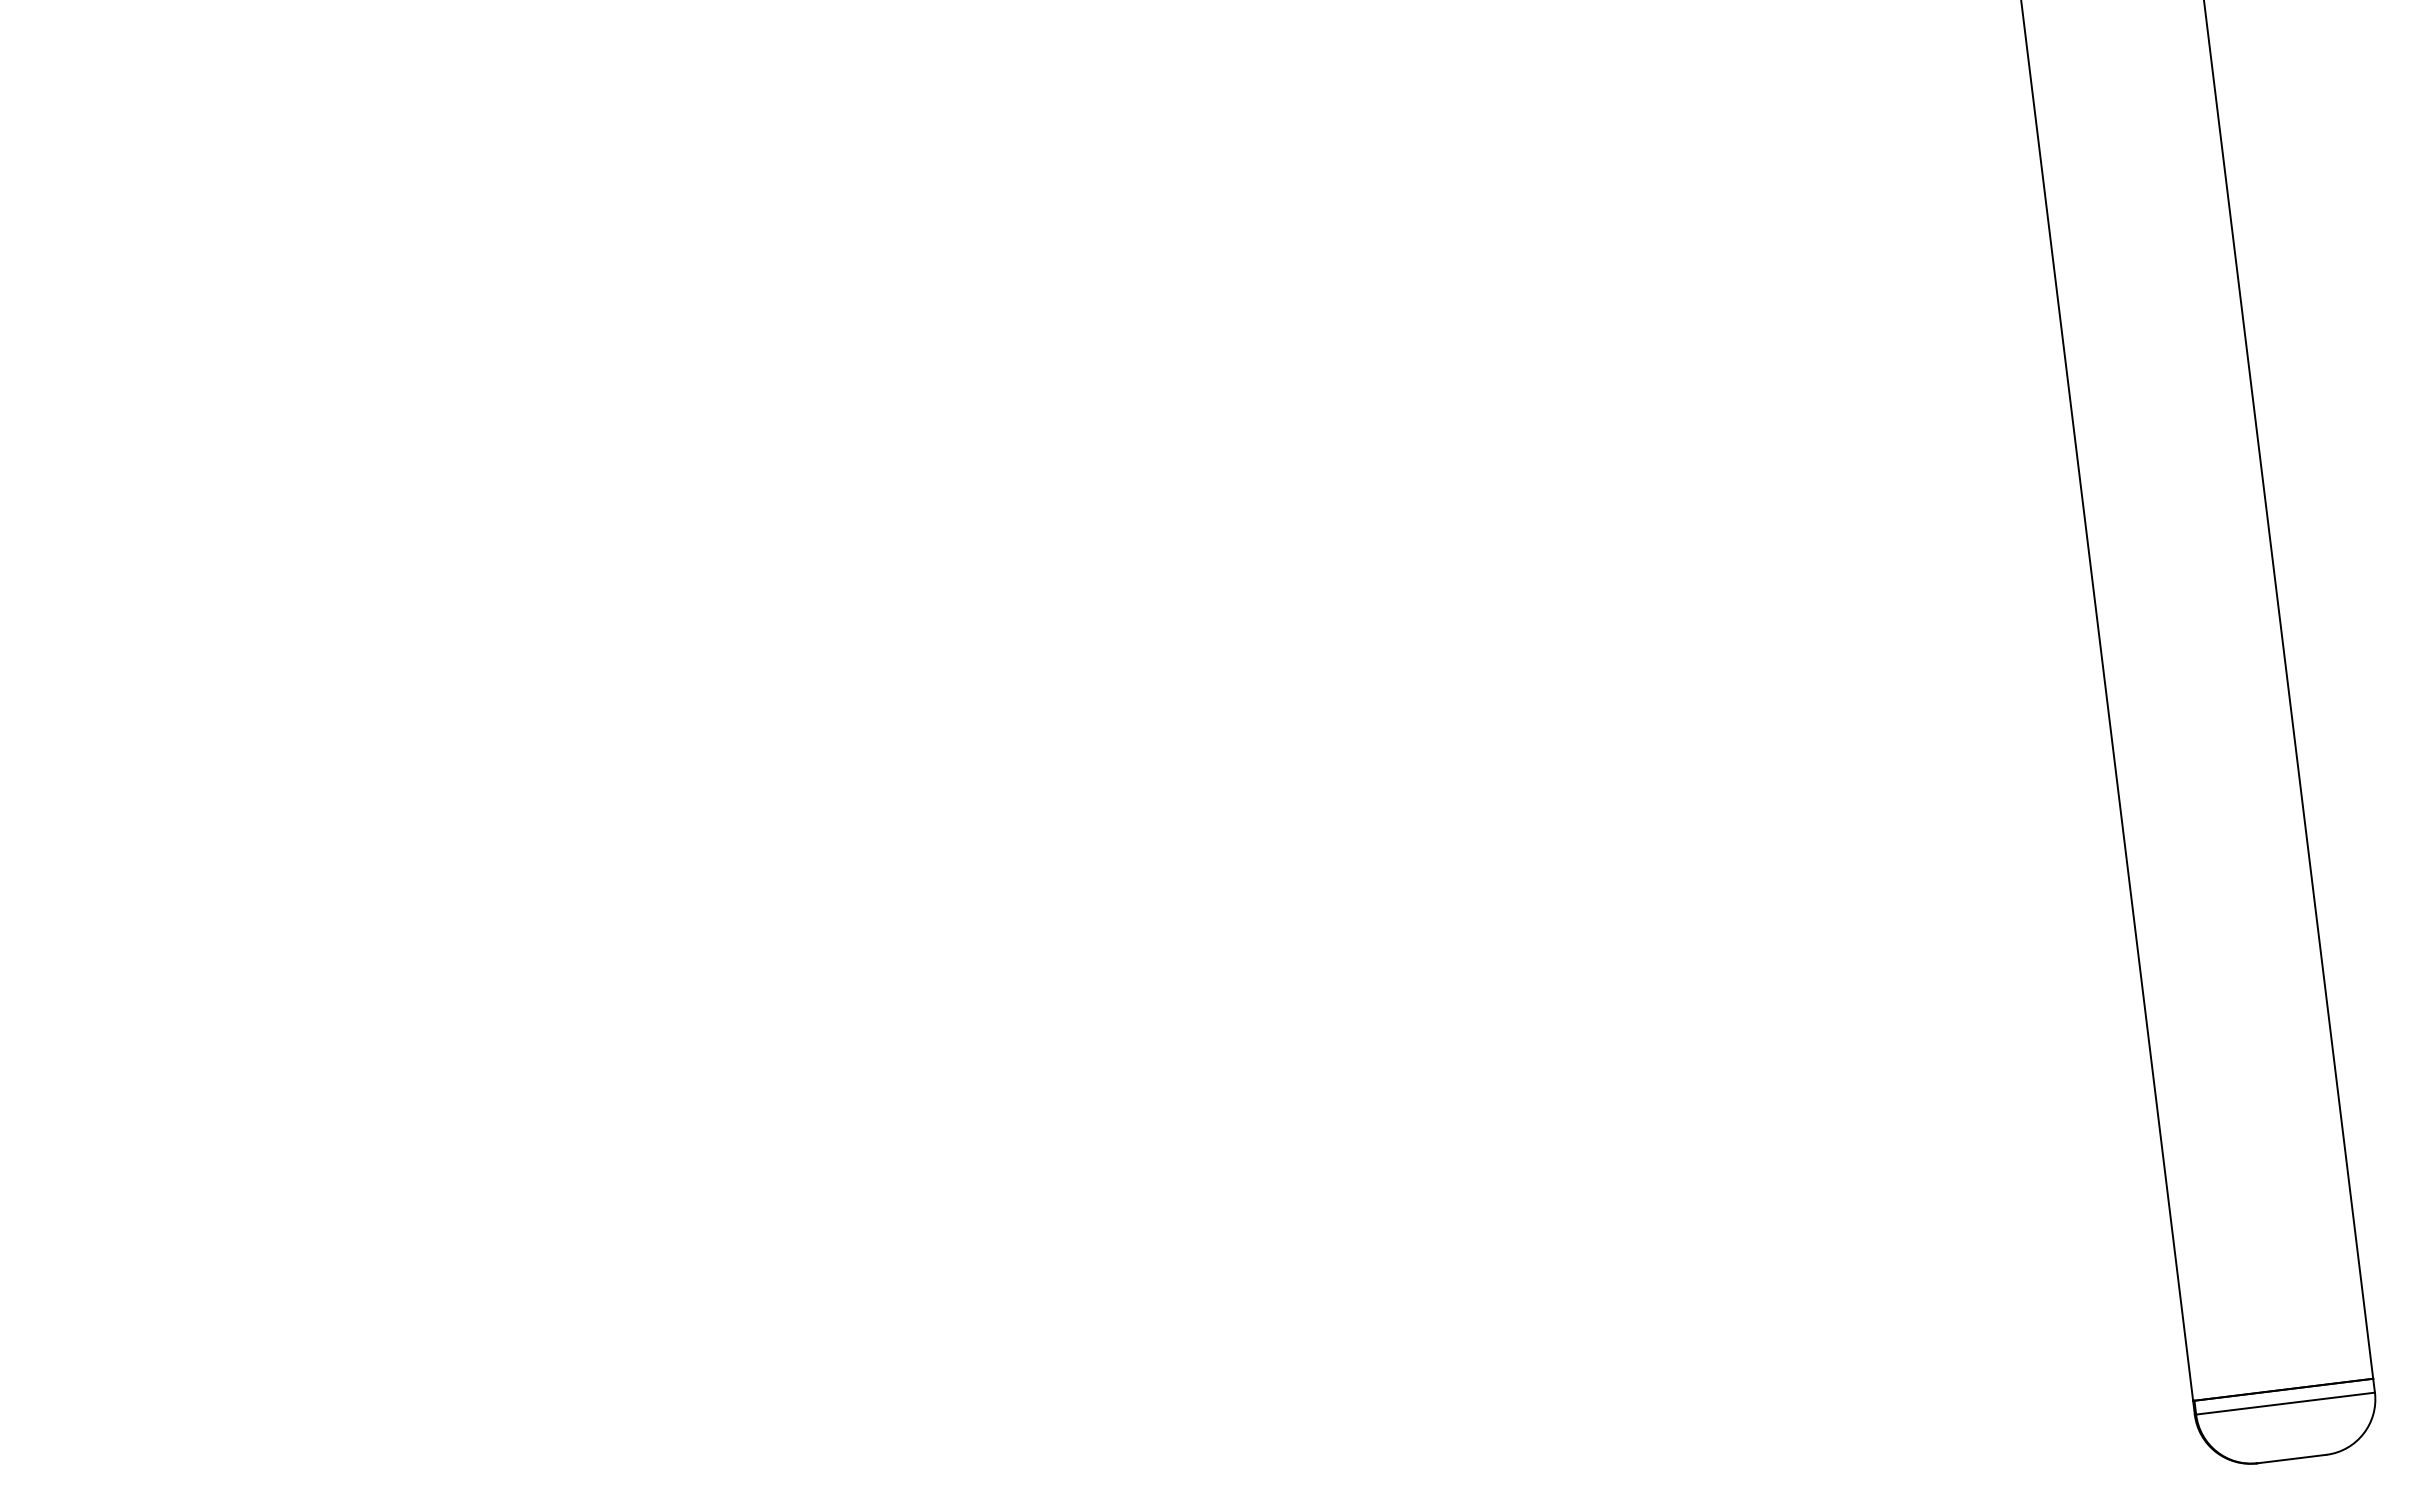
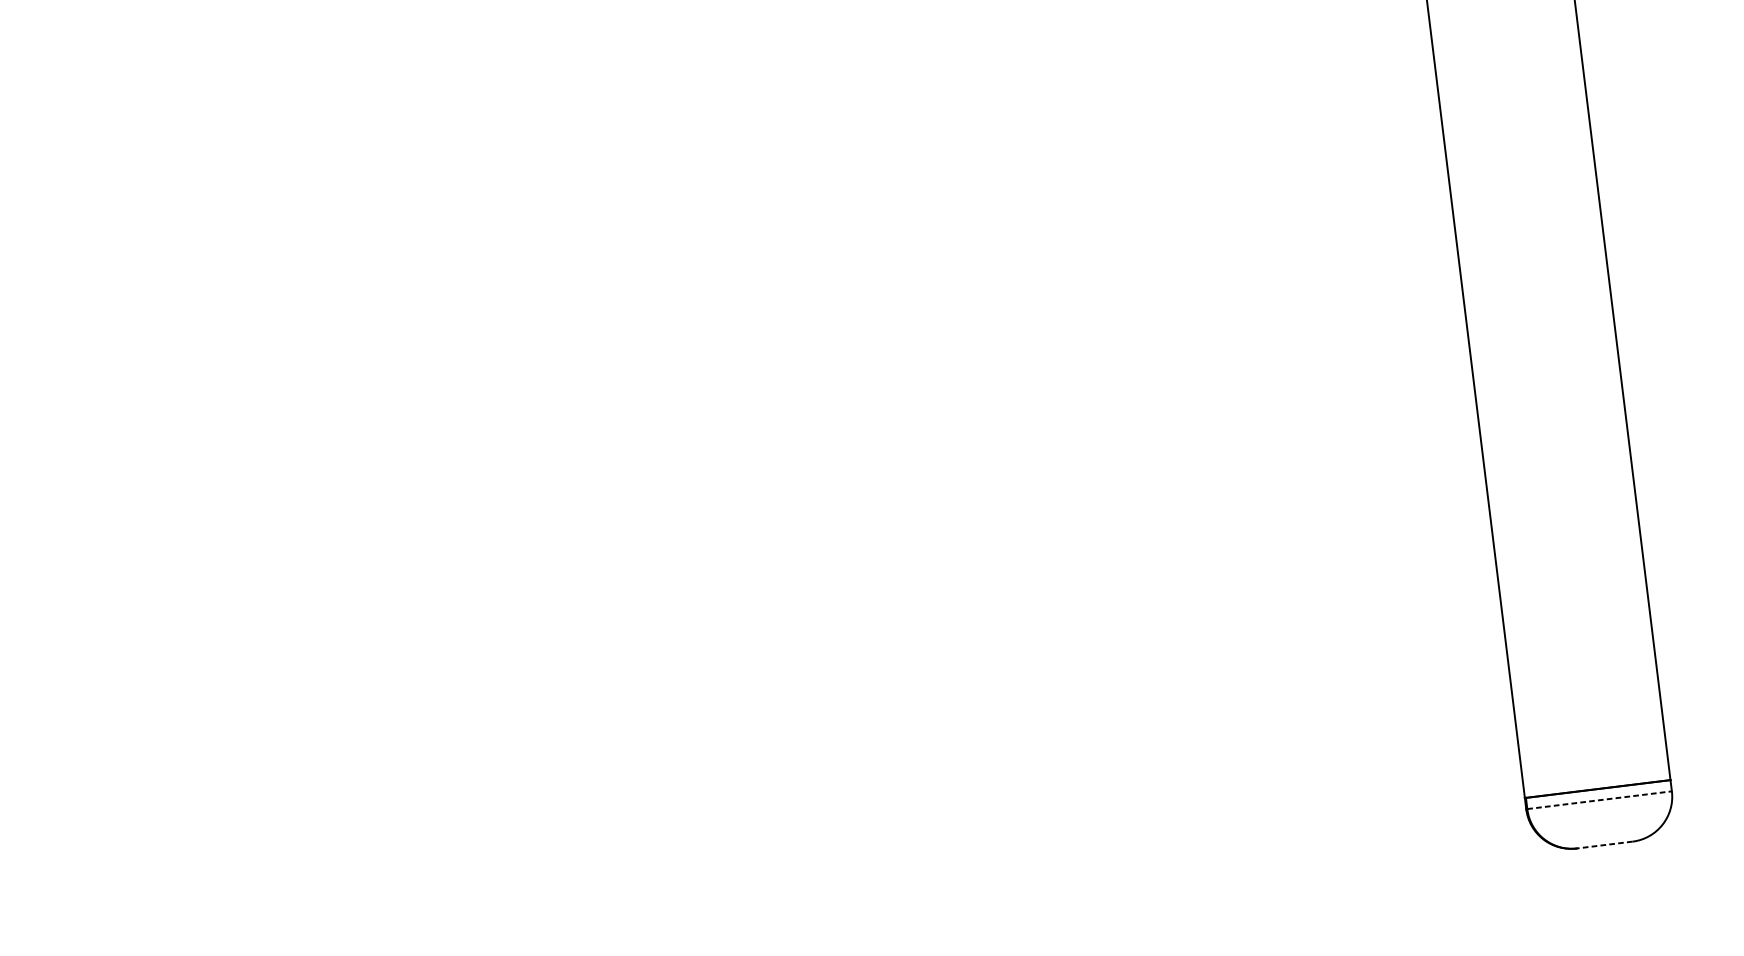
line: (2286, 1403) -> (1600, 800), solid -> dashed
line: (2291, 1459) -> (1604, 845), solid -> dashed

